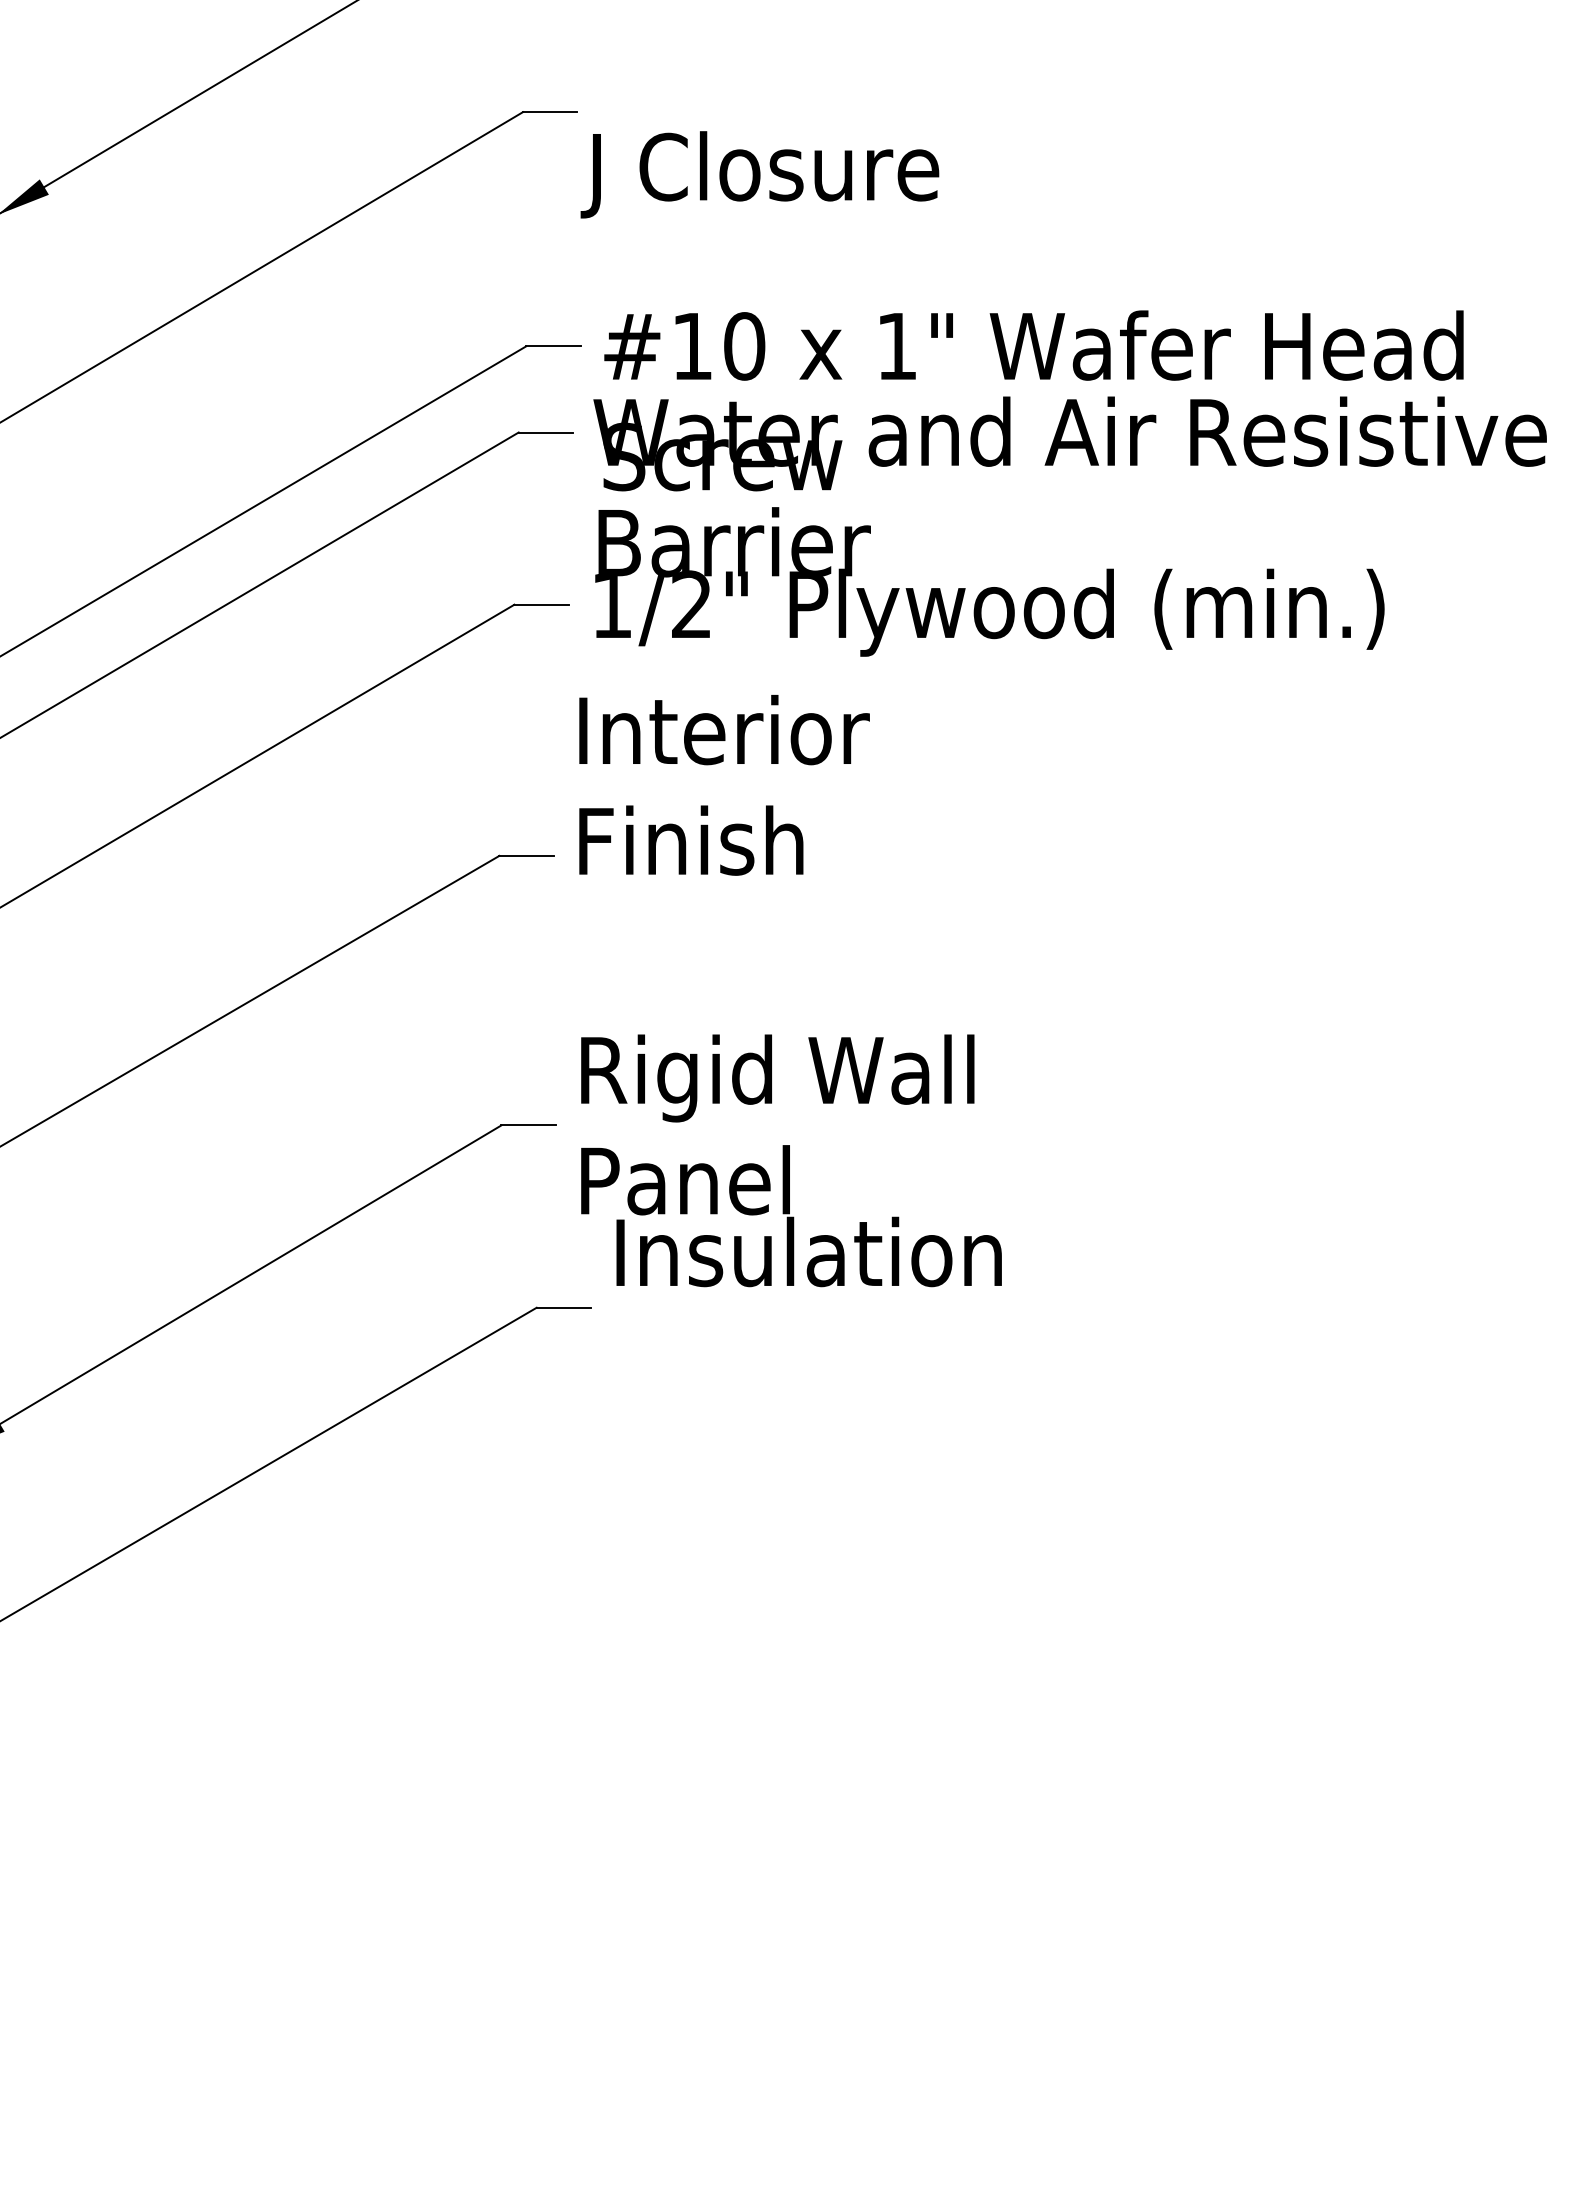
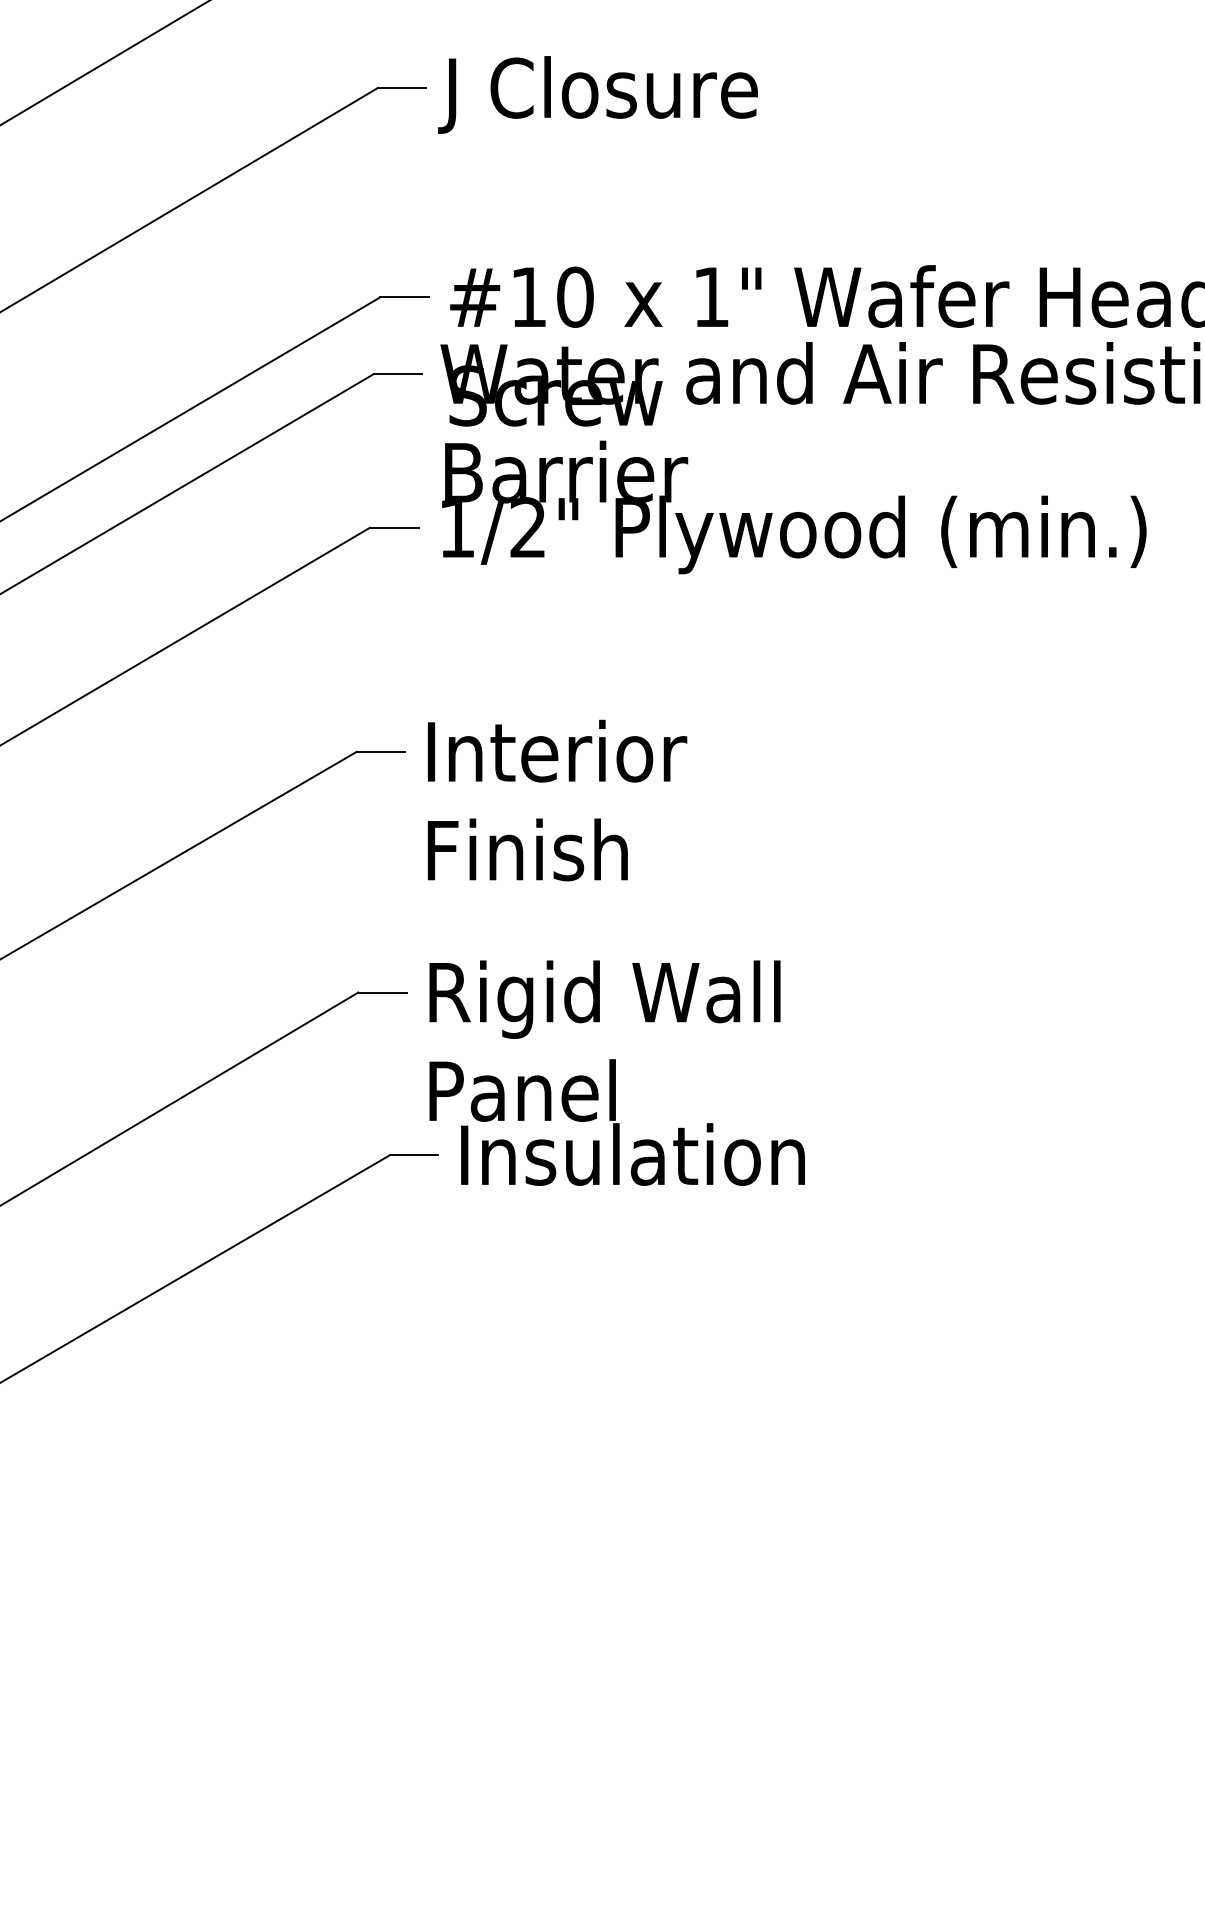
text: (759, 174) -> (597, 94), moved
text: (724, 785) -> (557, 800), moved
text: (791, 1160) -> (617, 1072), moved

